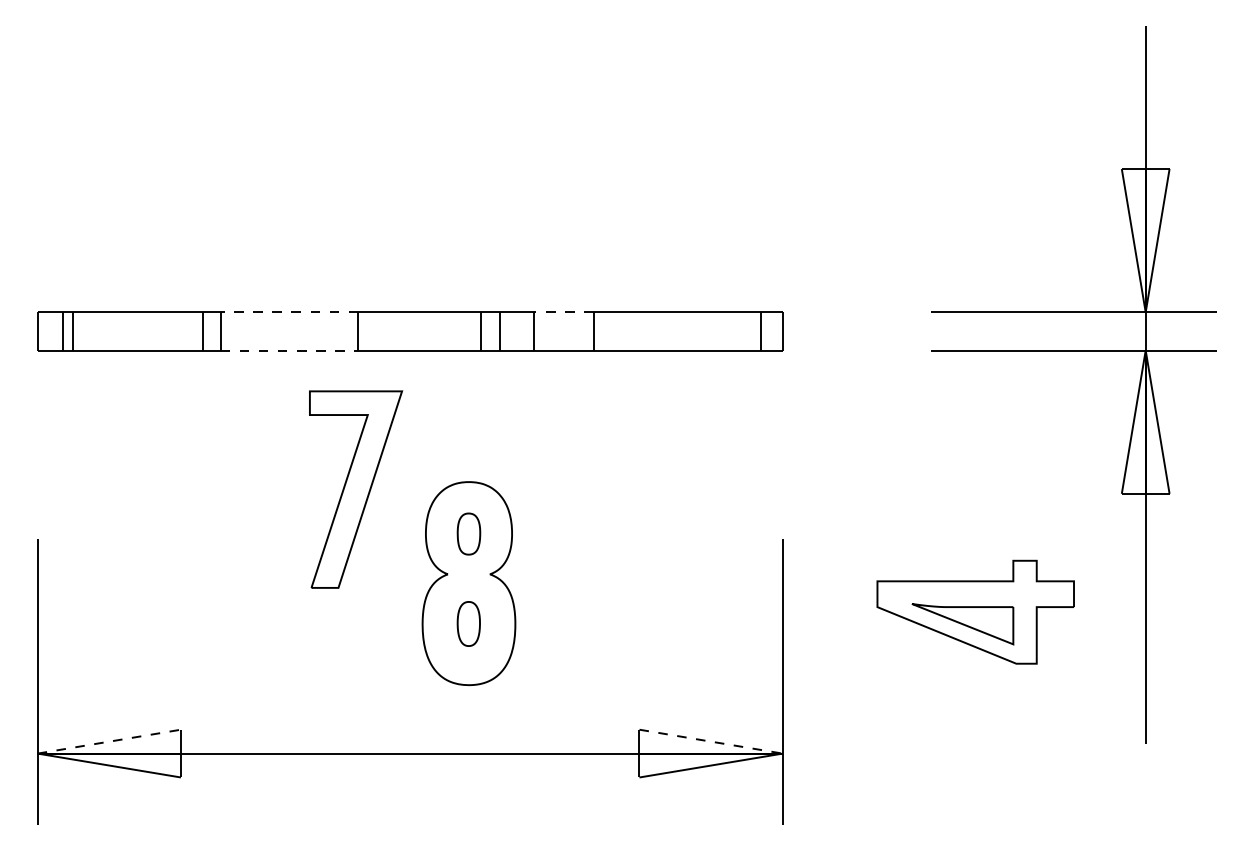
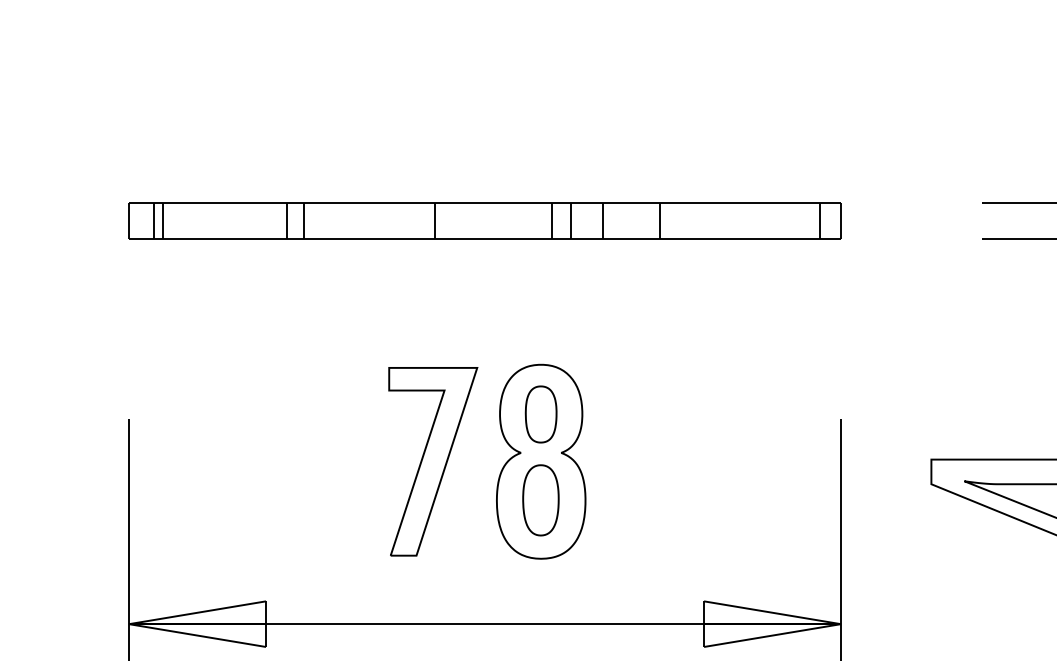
line: (289, 312) -> (369, 202), dashed -> solid
line: (563, 312) -> (631, 202), dashed -> solid
line: (289, 350) -> (369, 239), dashed -> solid
part: (356, 489) -> (433, 461), moved
part: (468, 533) -> (540, 413), size x1.43
part: (468, 623) -> (540, 499), size x1.67
line: (109, 741) -> (197, 612), dashed -> solid
line: (711, 741) -> (772, 612), dashed -> solid

